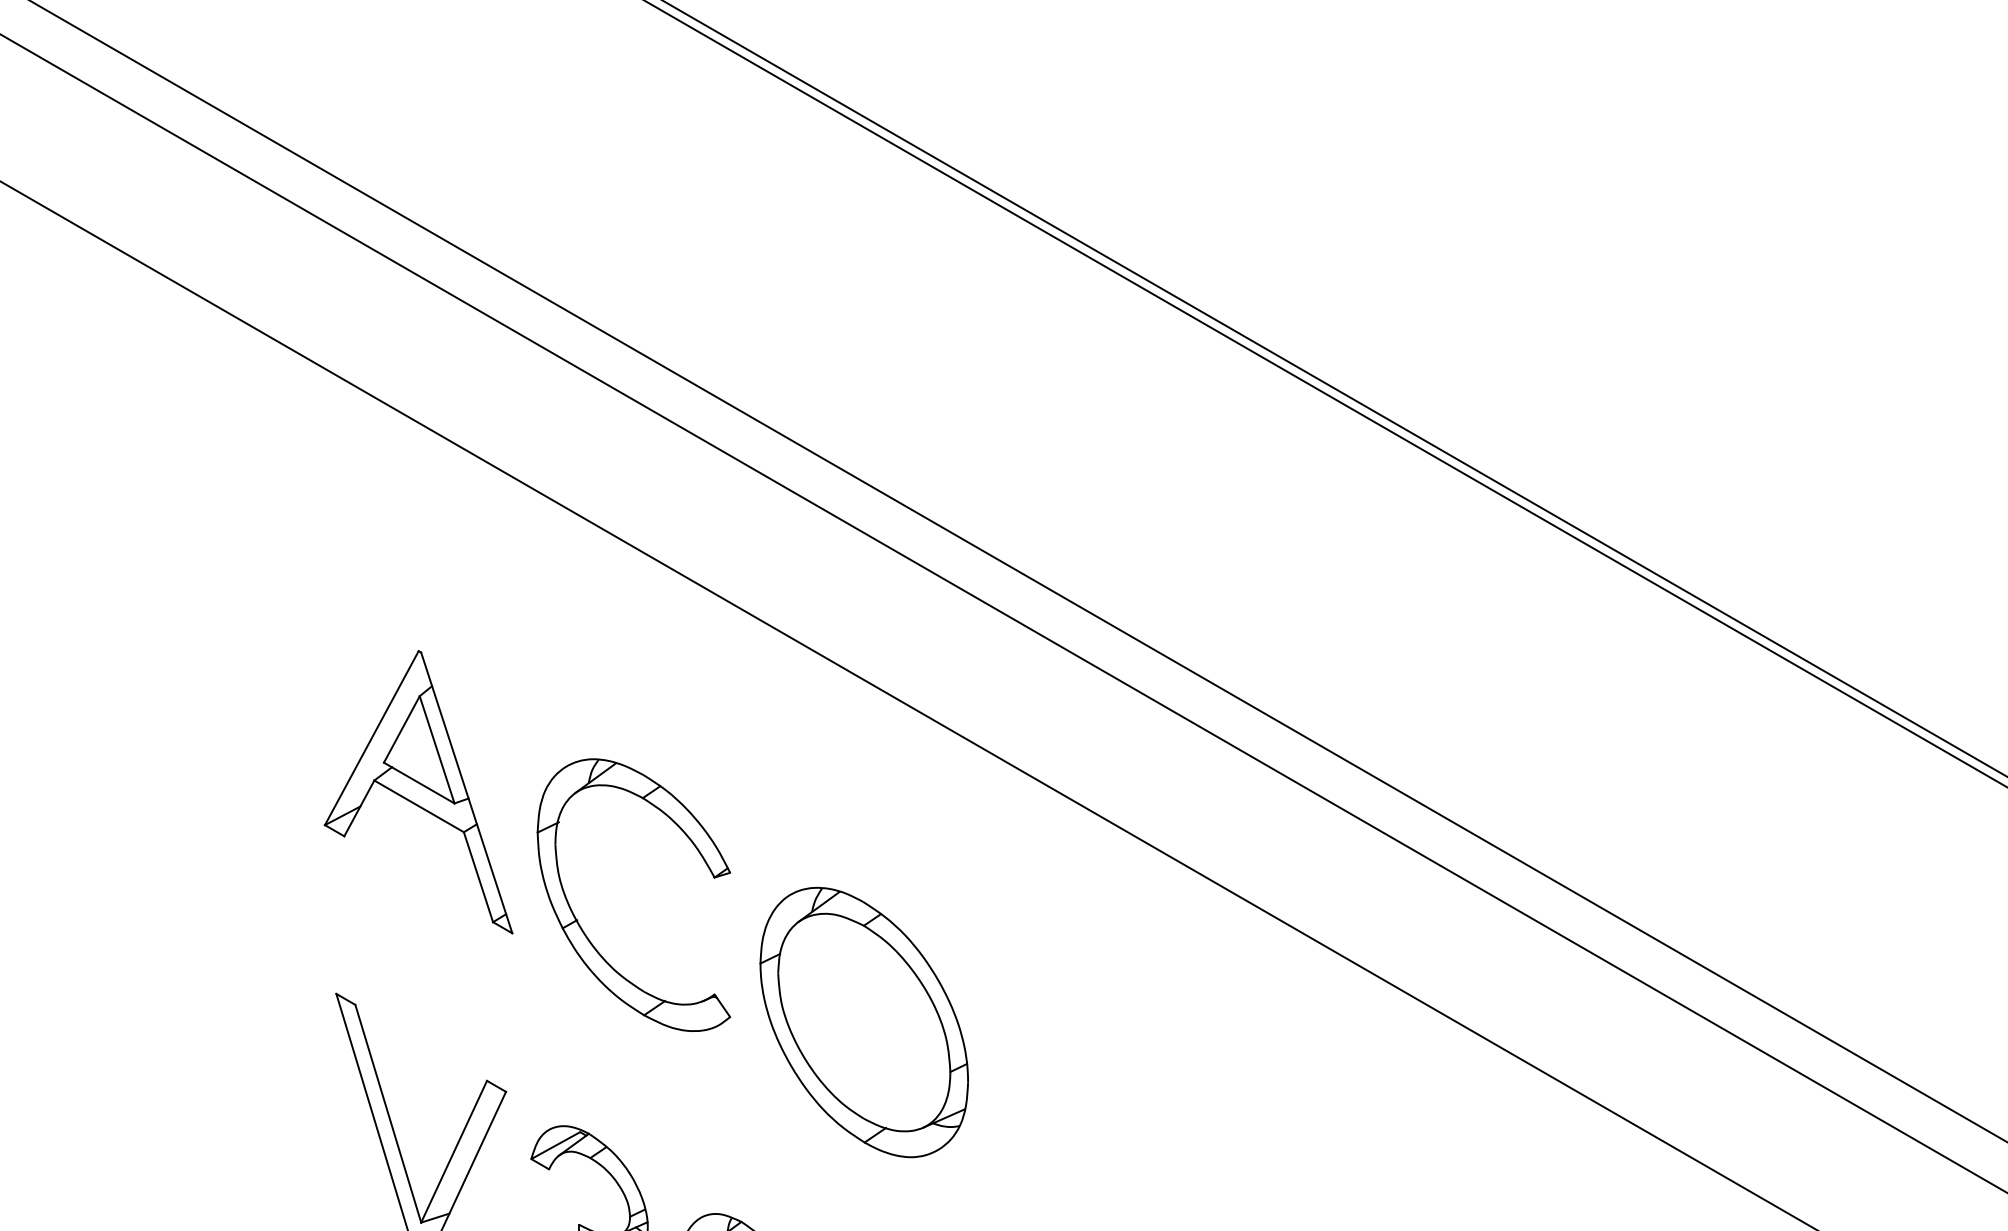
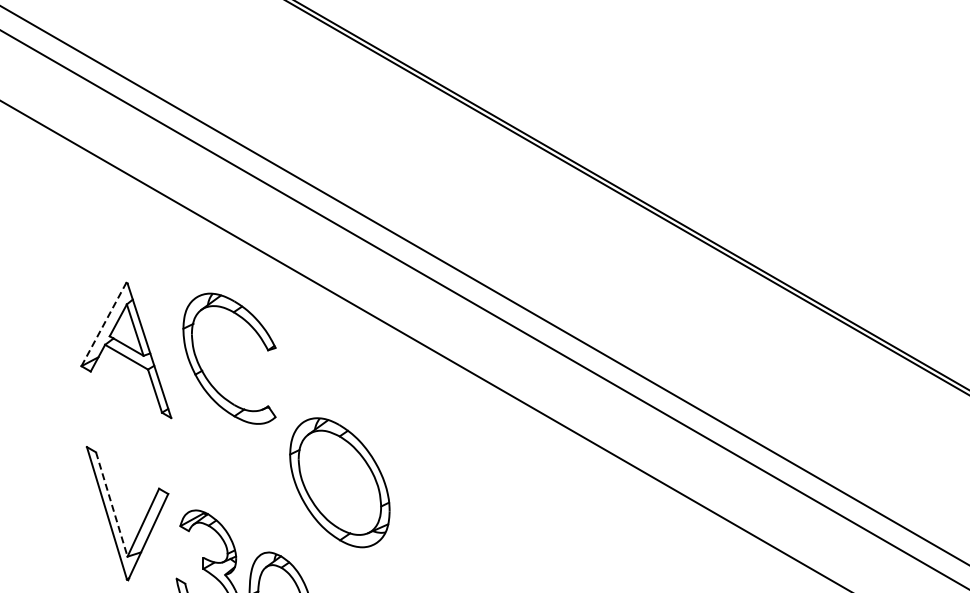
line: (373, 738) -> (104, 324), solid -> dashed
part: (579, 919) -> (203, 370), moved
part: (863, 1021) -> (339, 482), moved
line: (387, 1113) -> (111, 504), solid -> dashed

